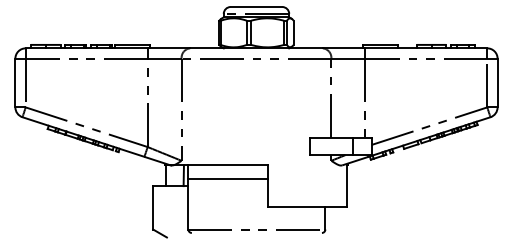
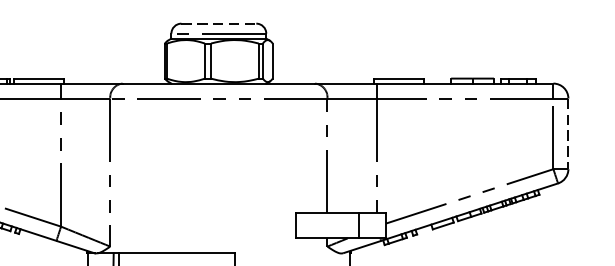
line: (256, 7) -> (218, 24), solid -> dashed
line: (497, 83) -> (568, 134), solid -> dashed

